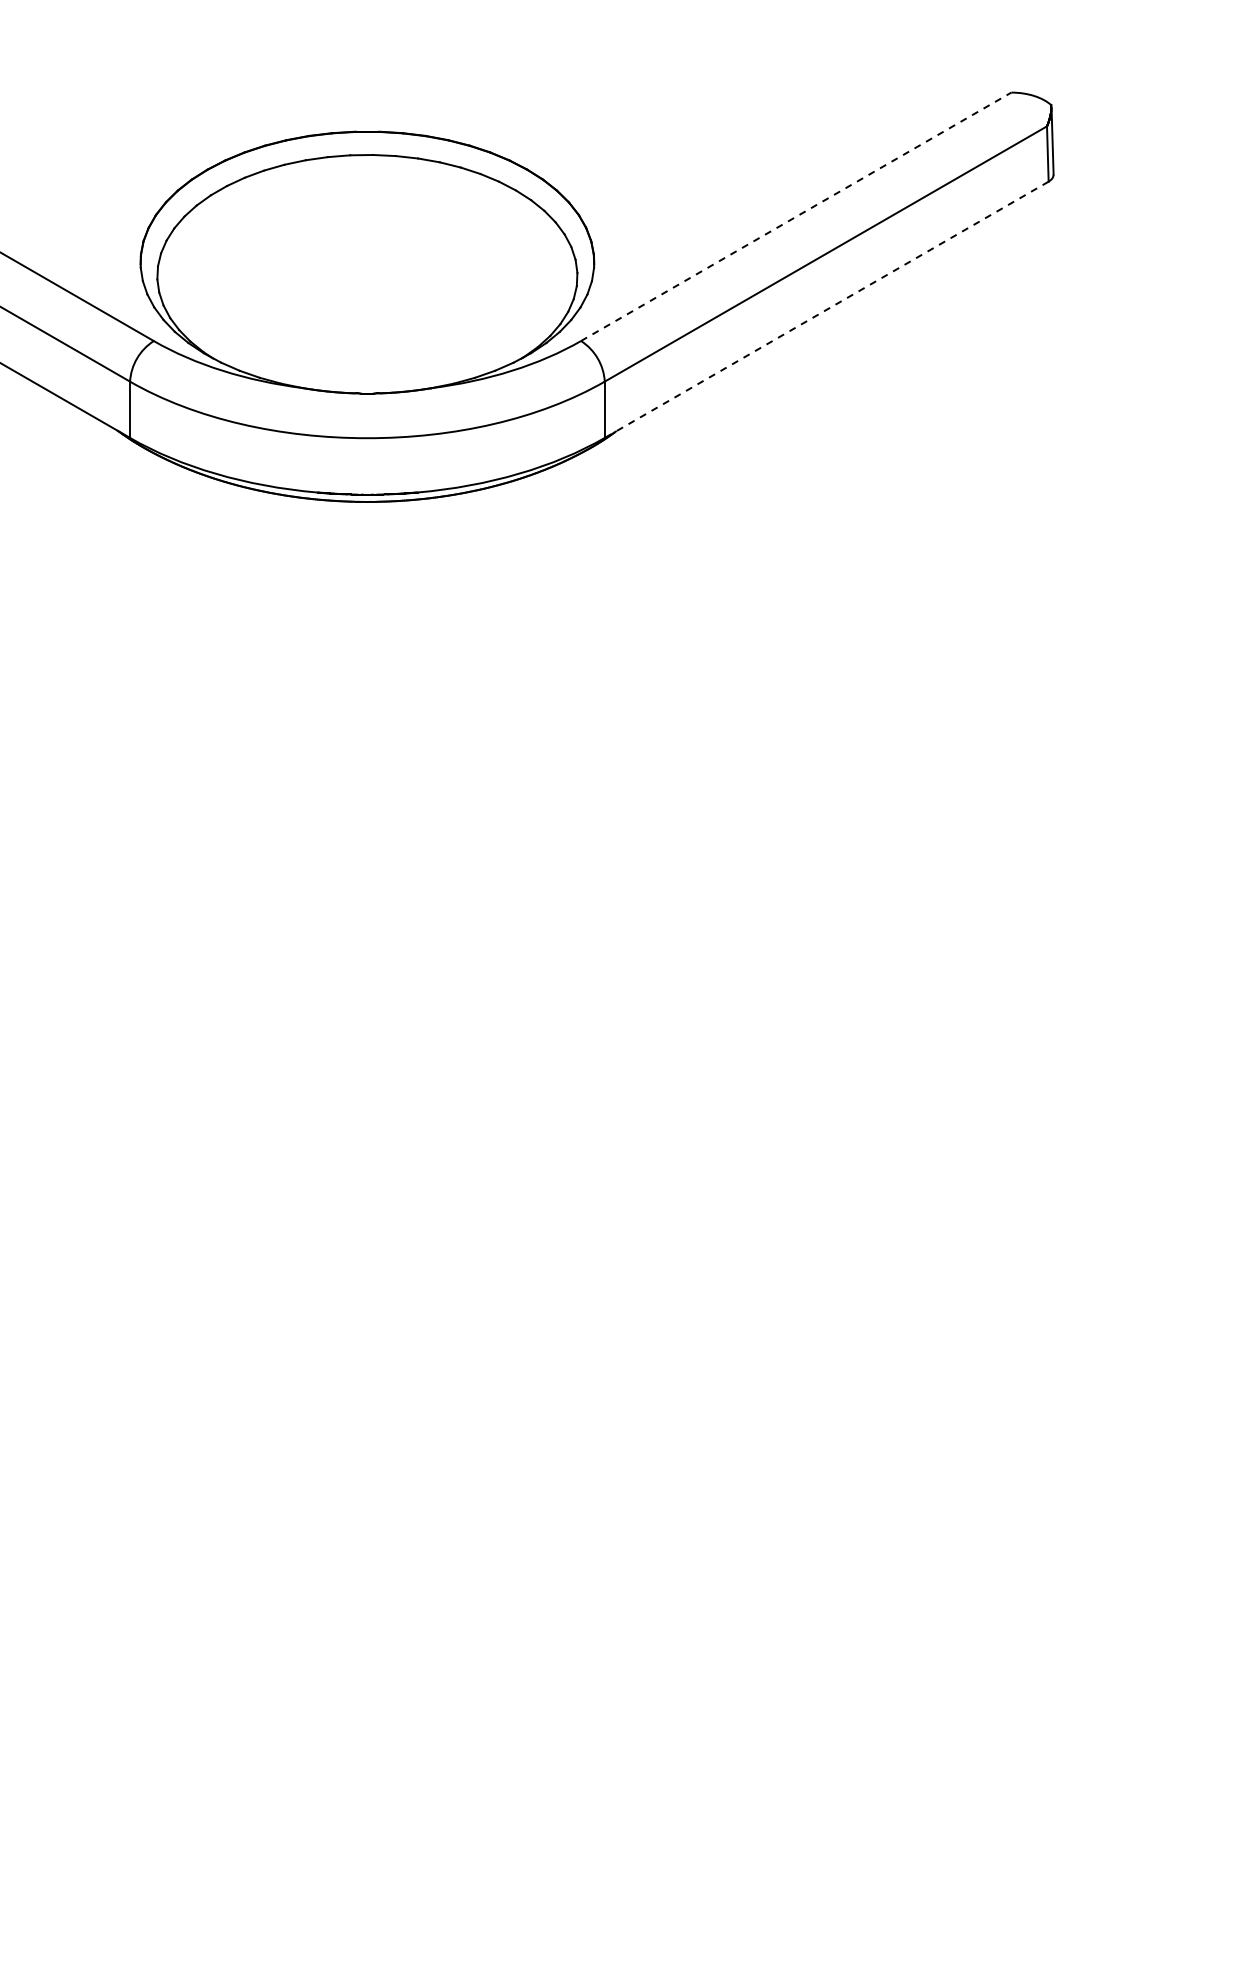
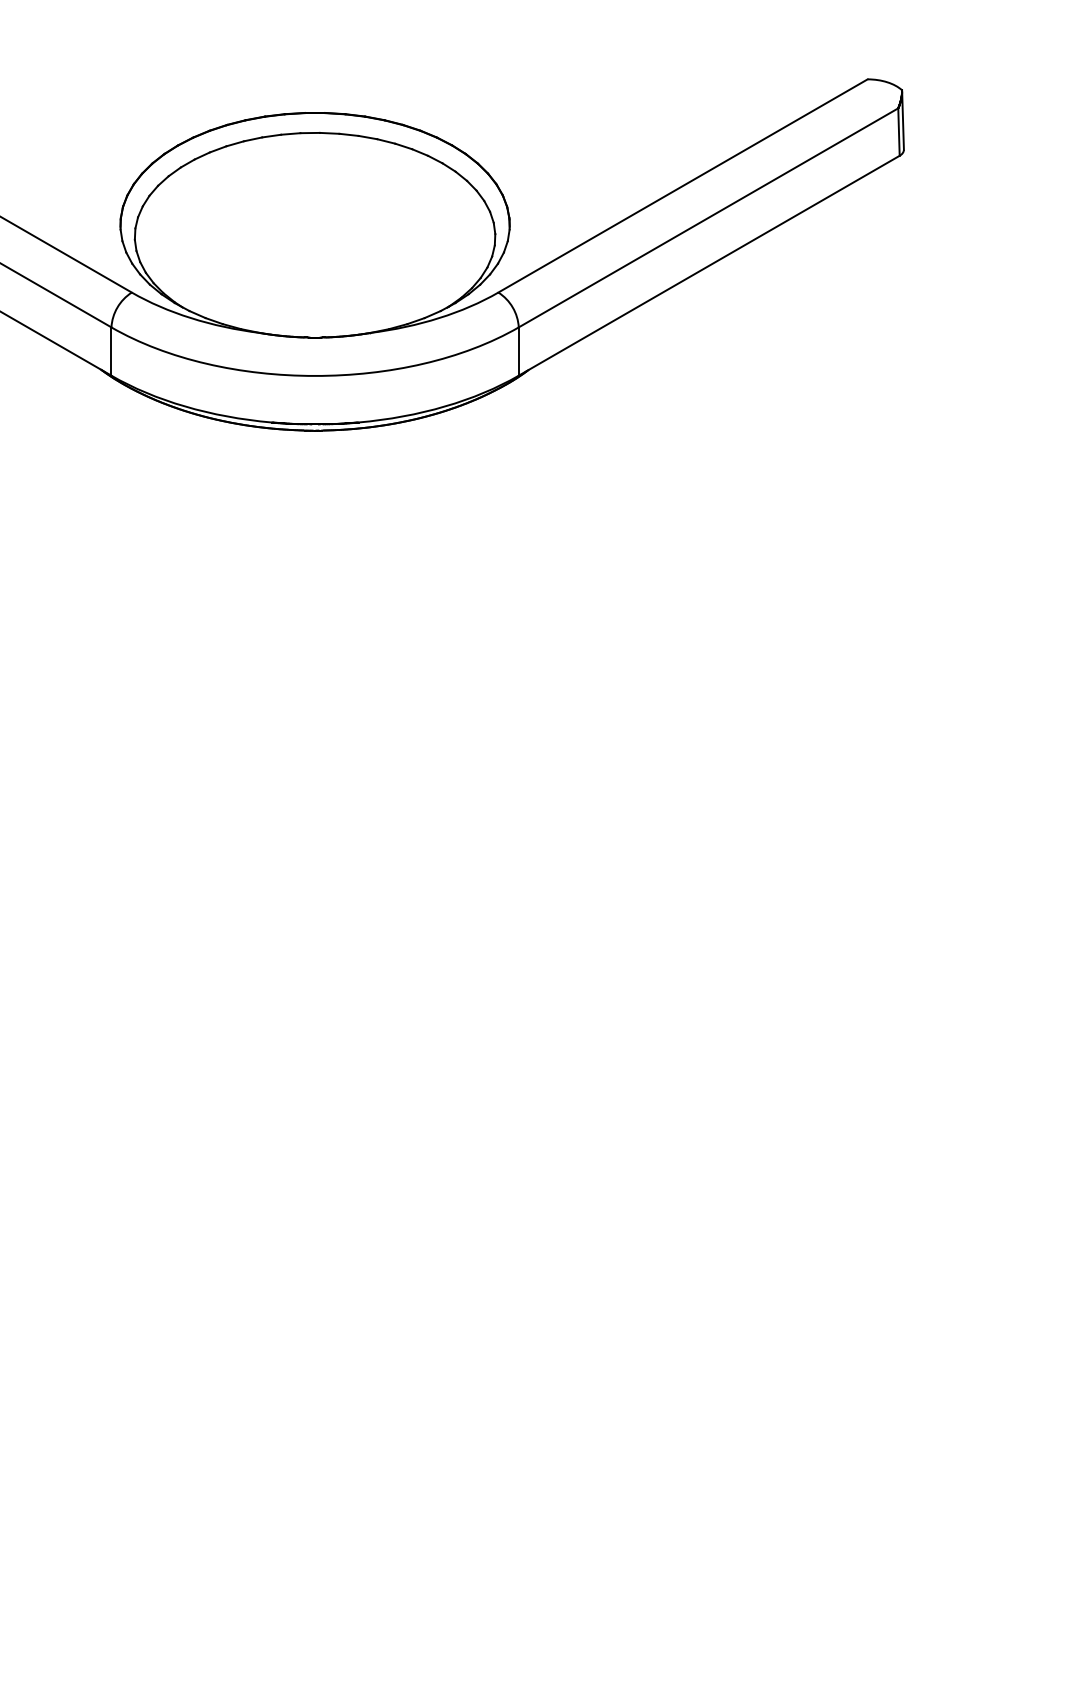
line: (796, 216) -> (683, 185), dashed -> solid
line: (826, 310) -> (709, 266), dashed -> solid

